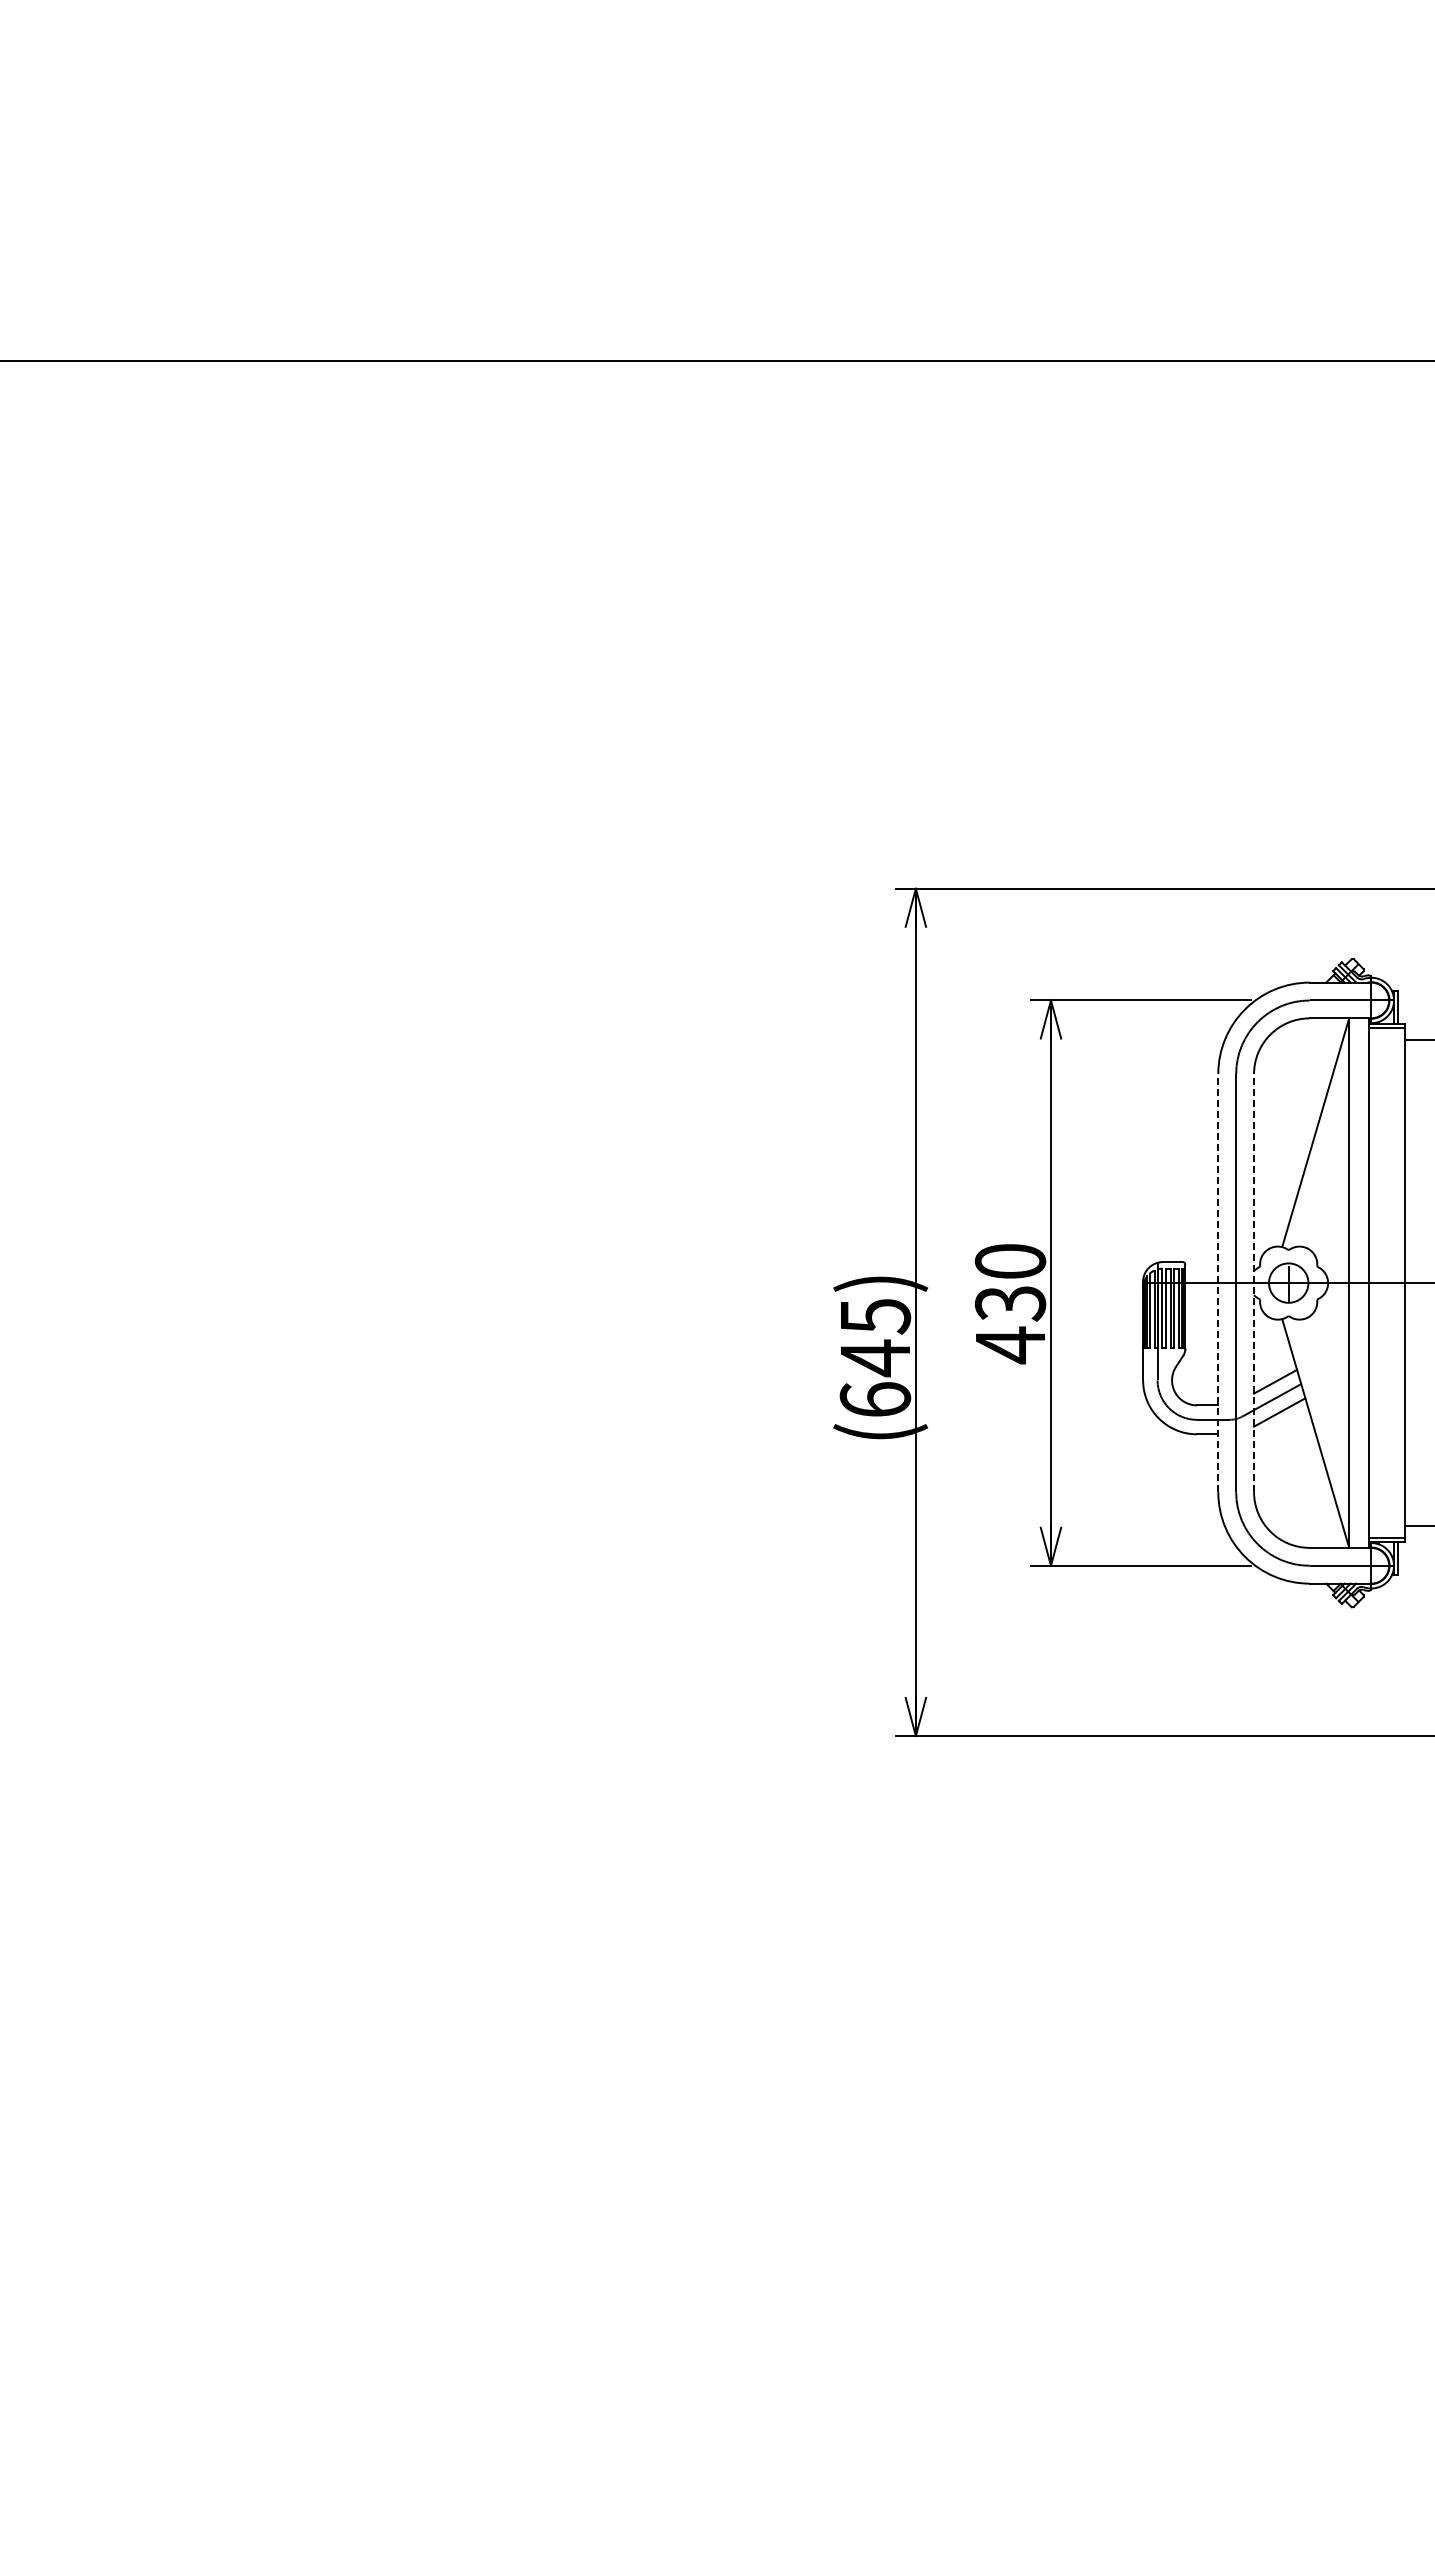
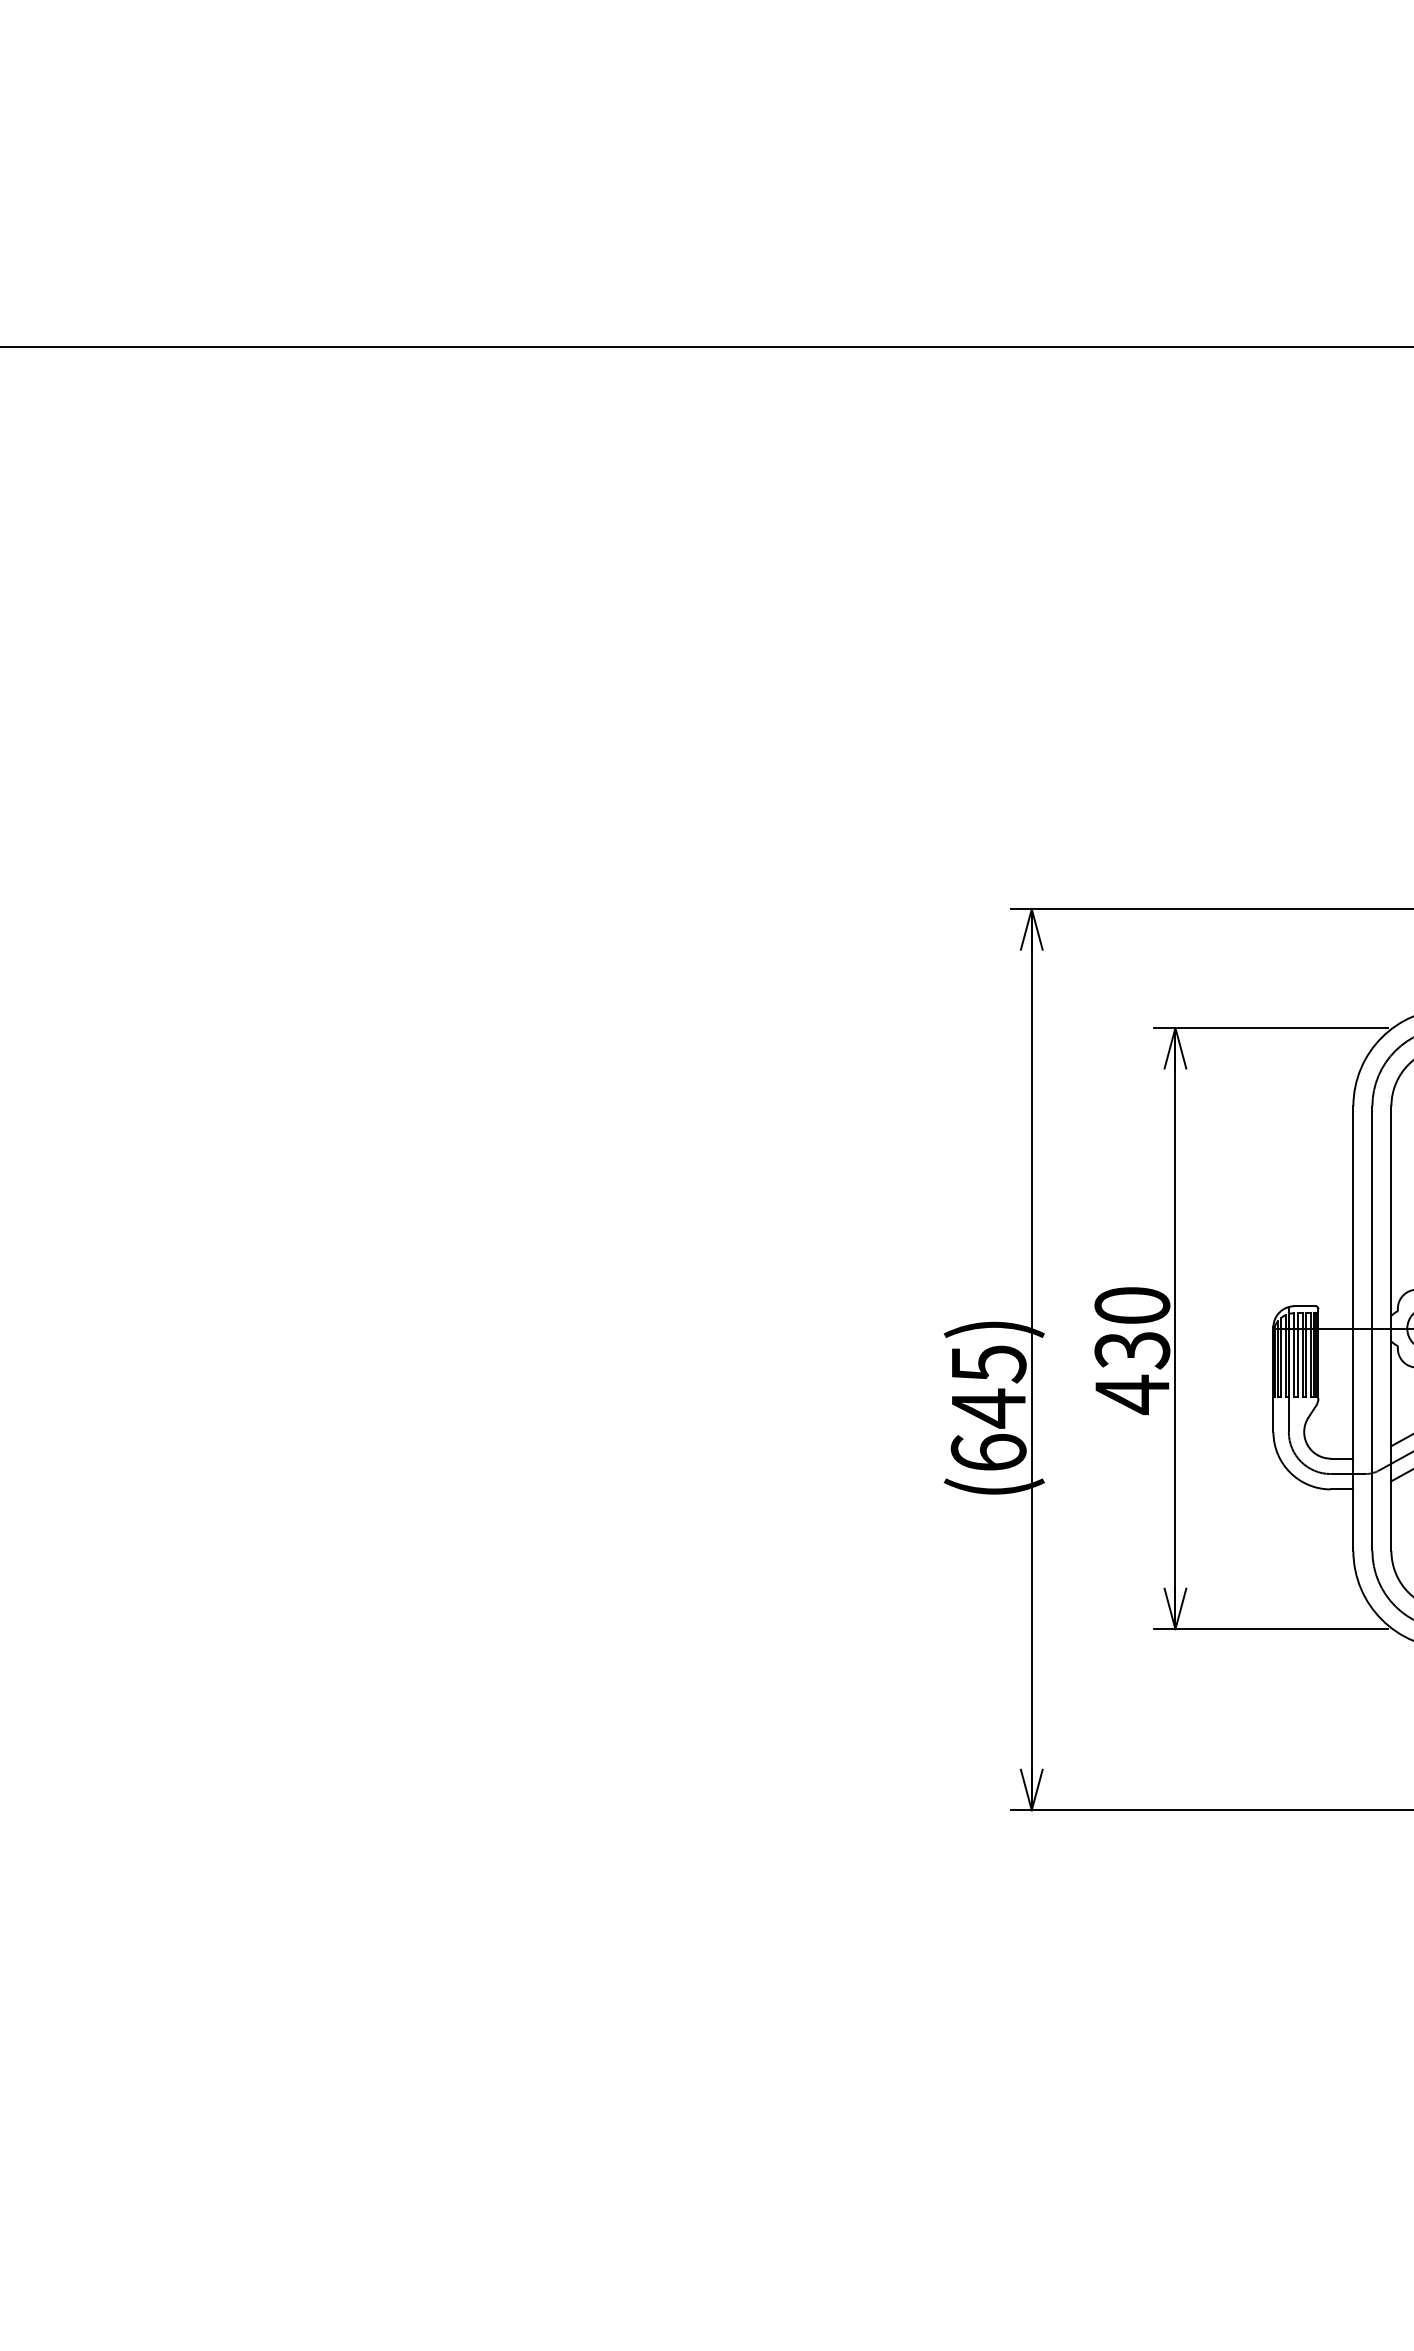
line: (1218, 1282) -> (1353, 1327), dashed -> solid
line: (1254, 1282) -> (1391, 1327), dashed -> solid

